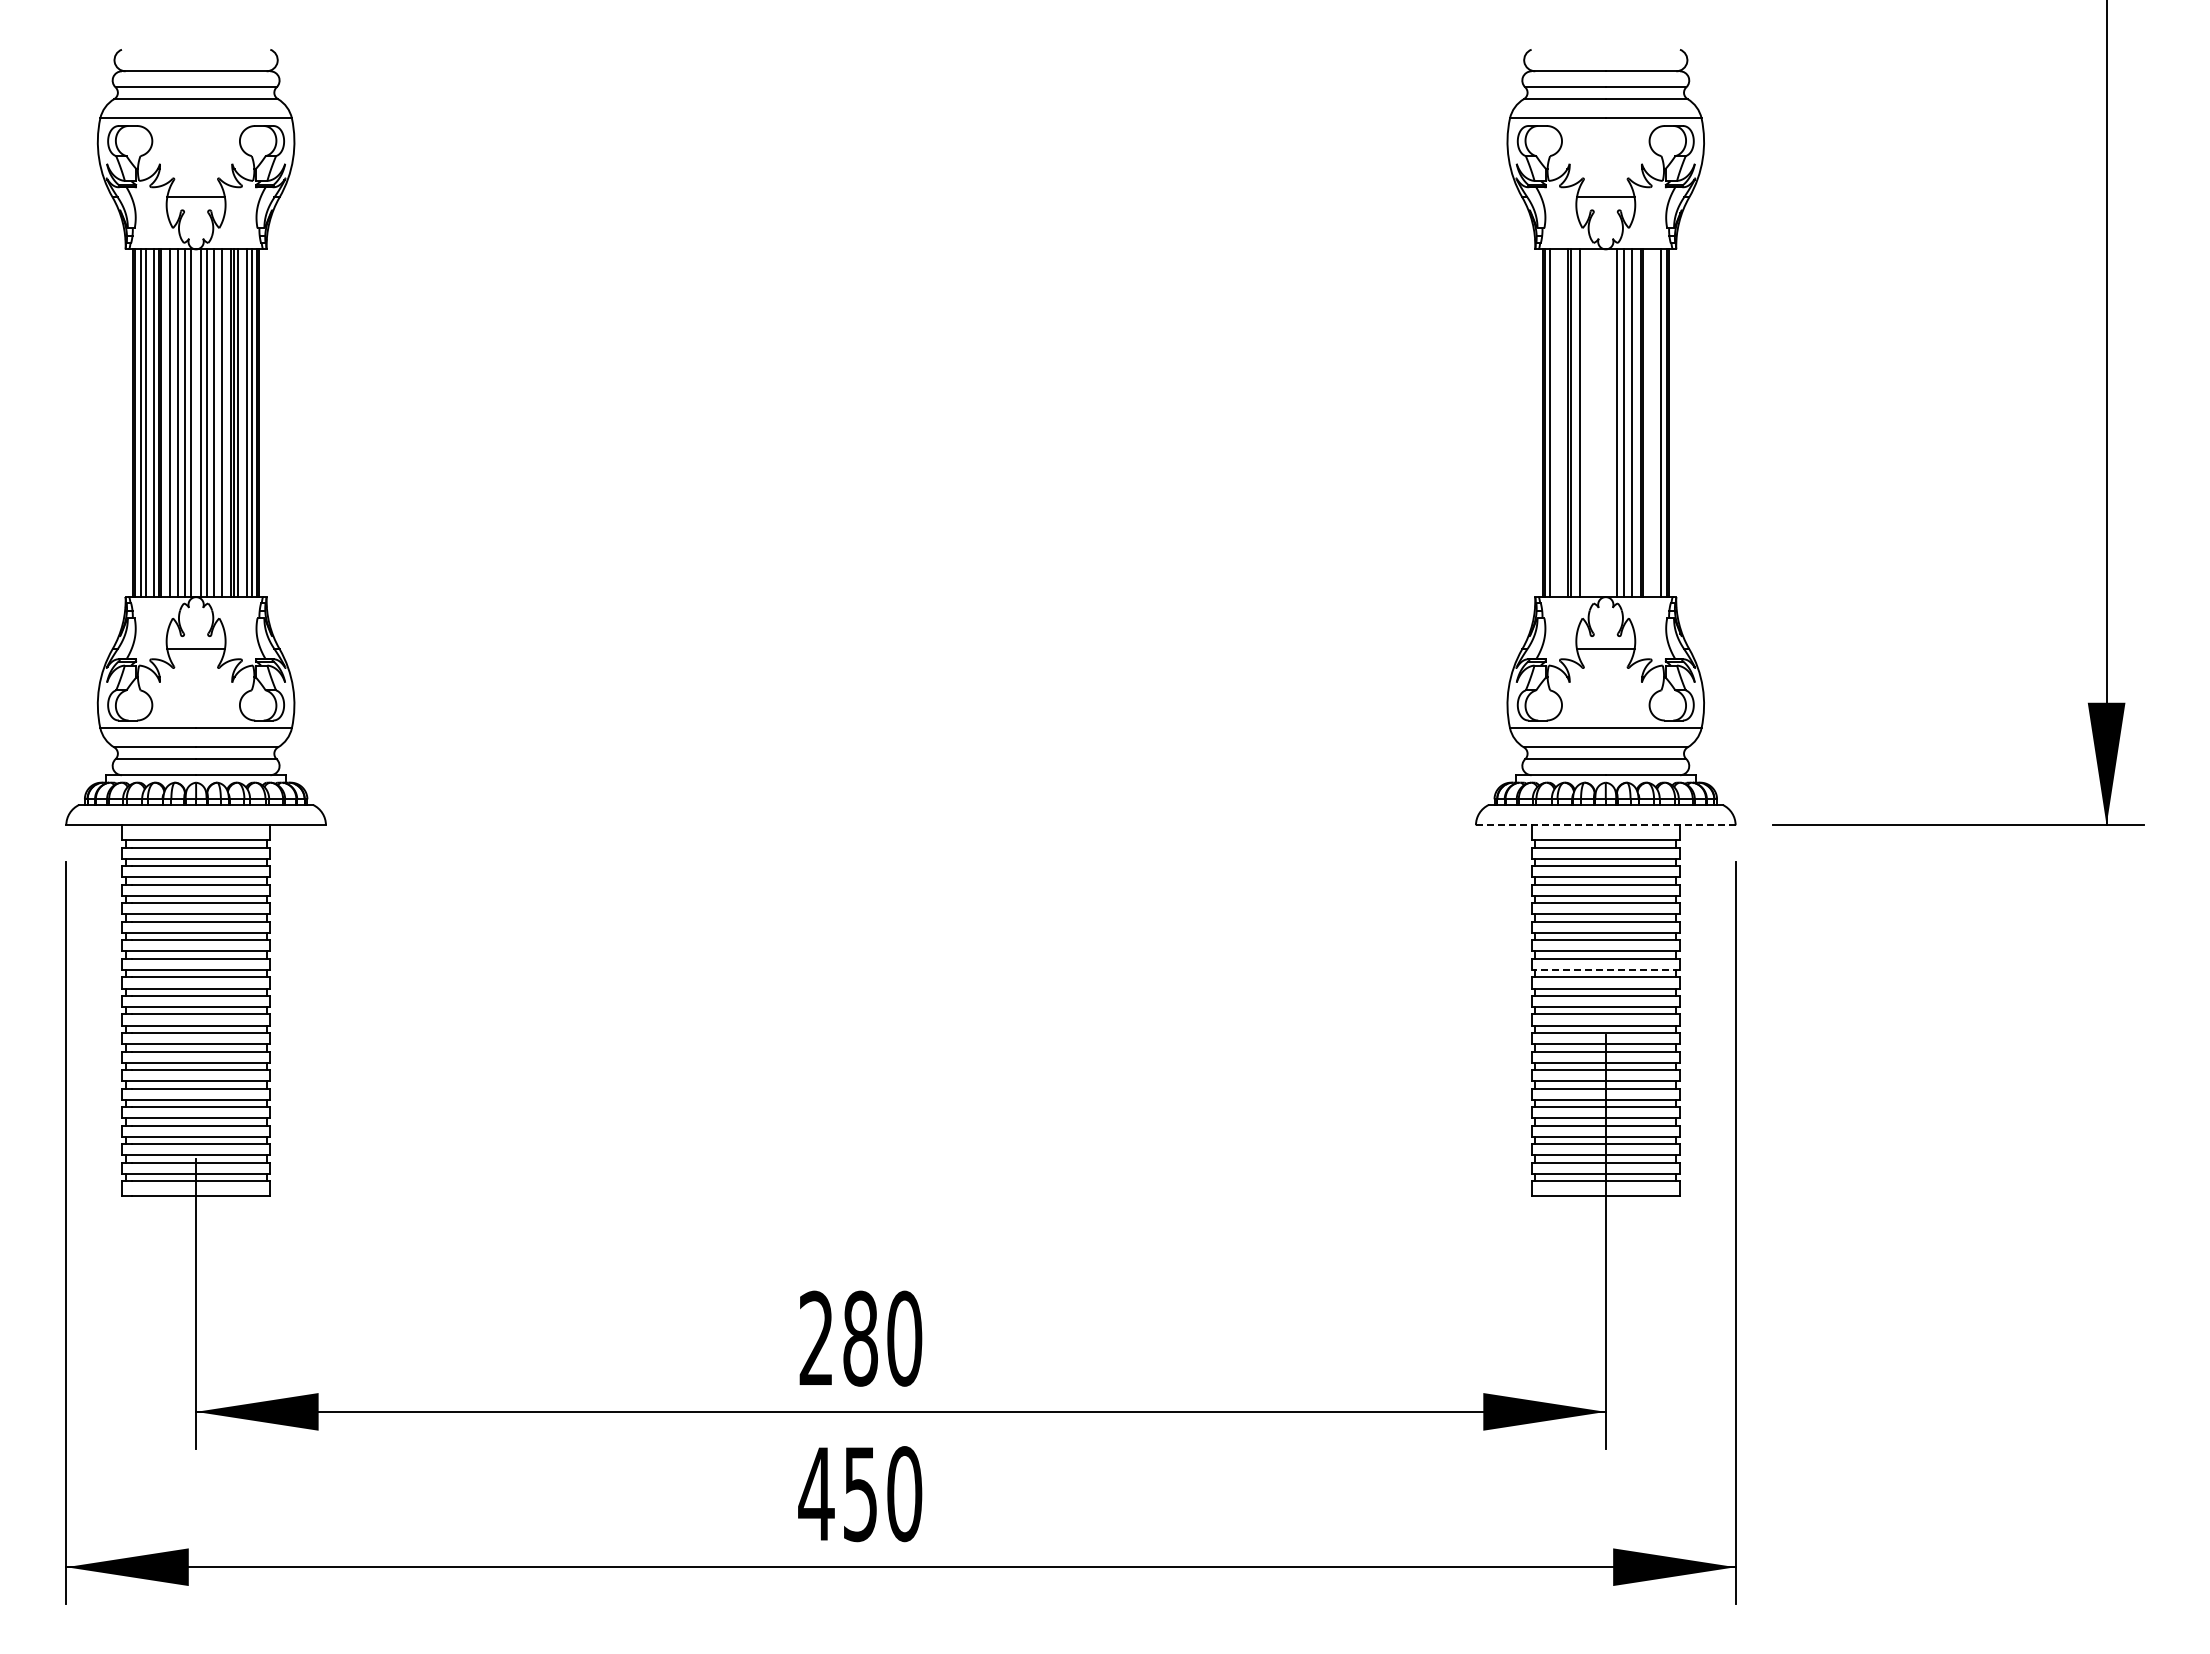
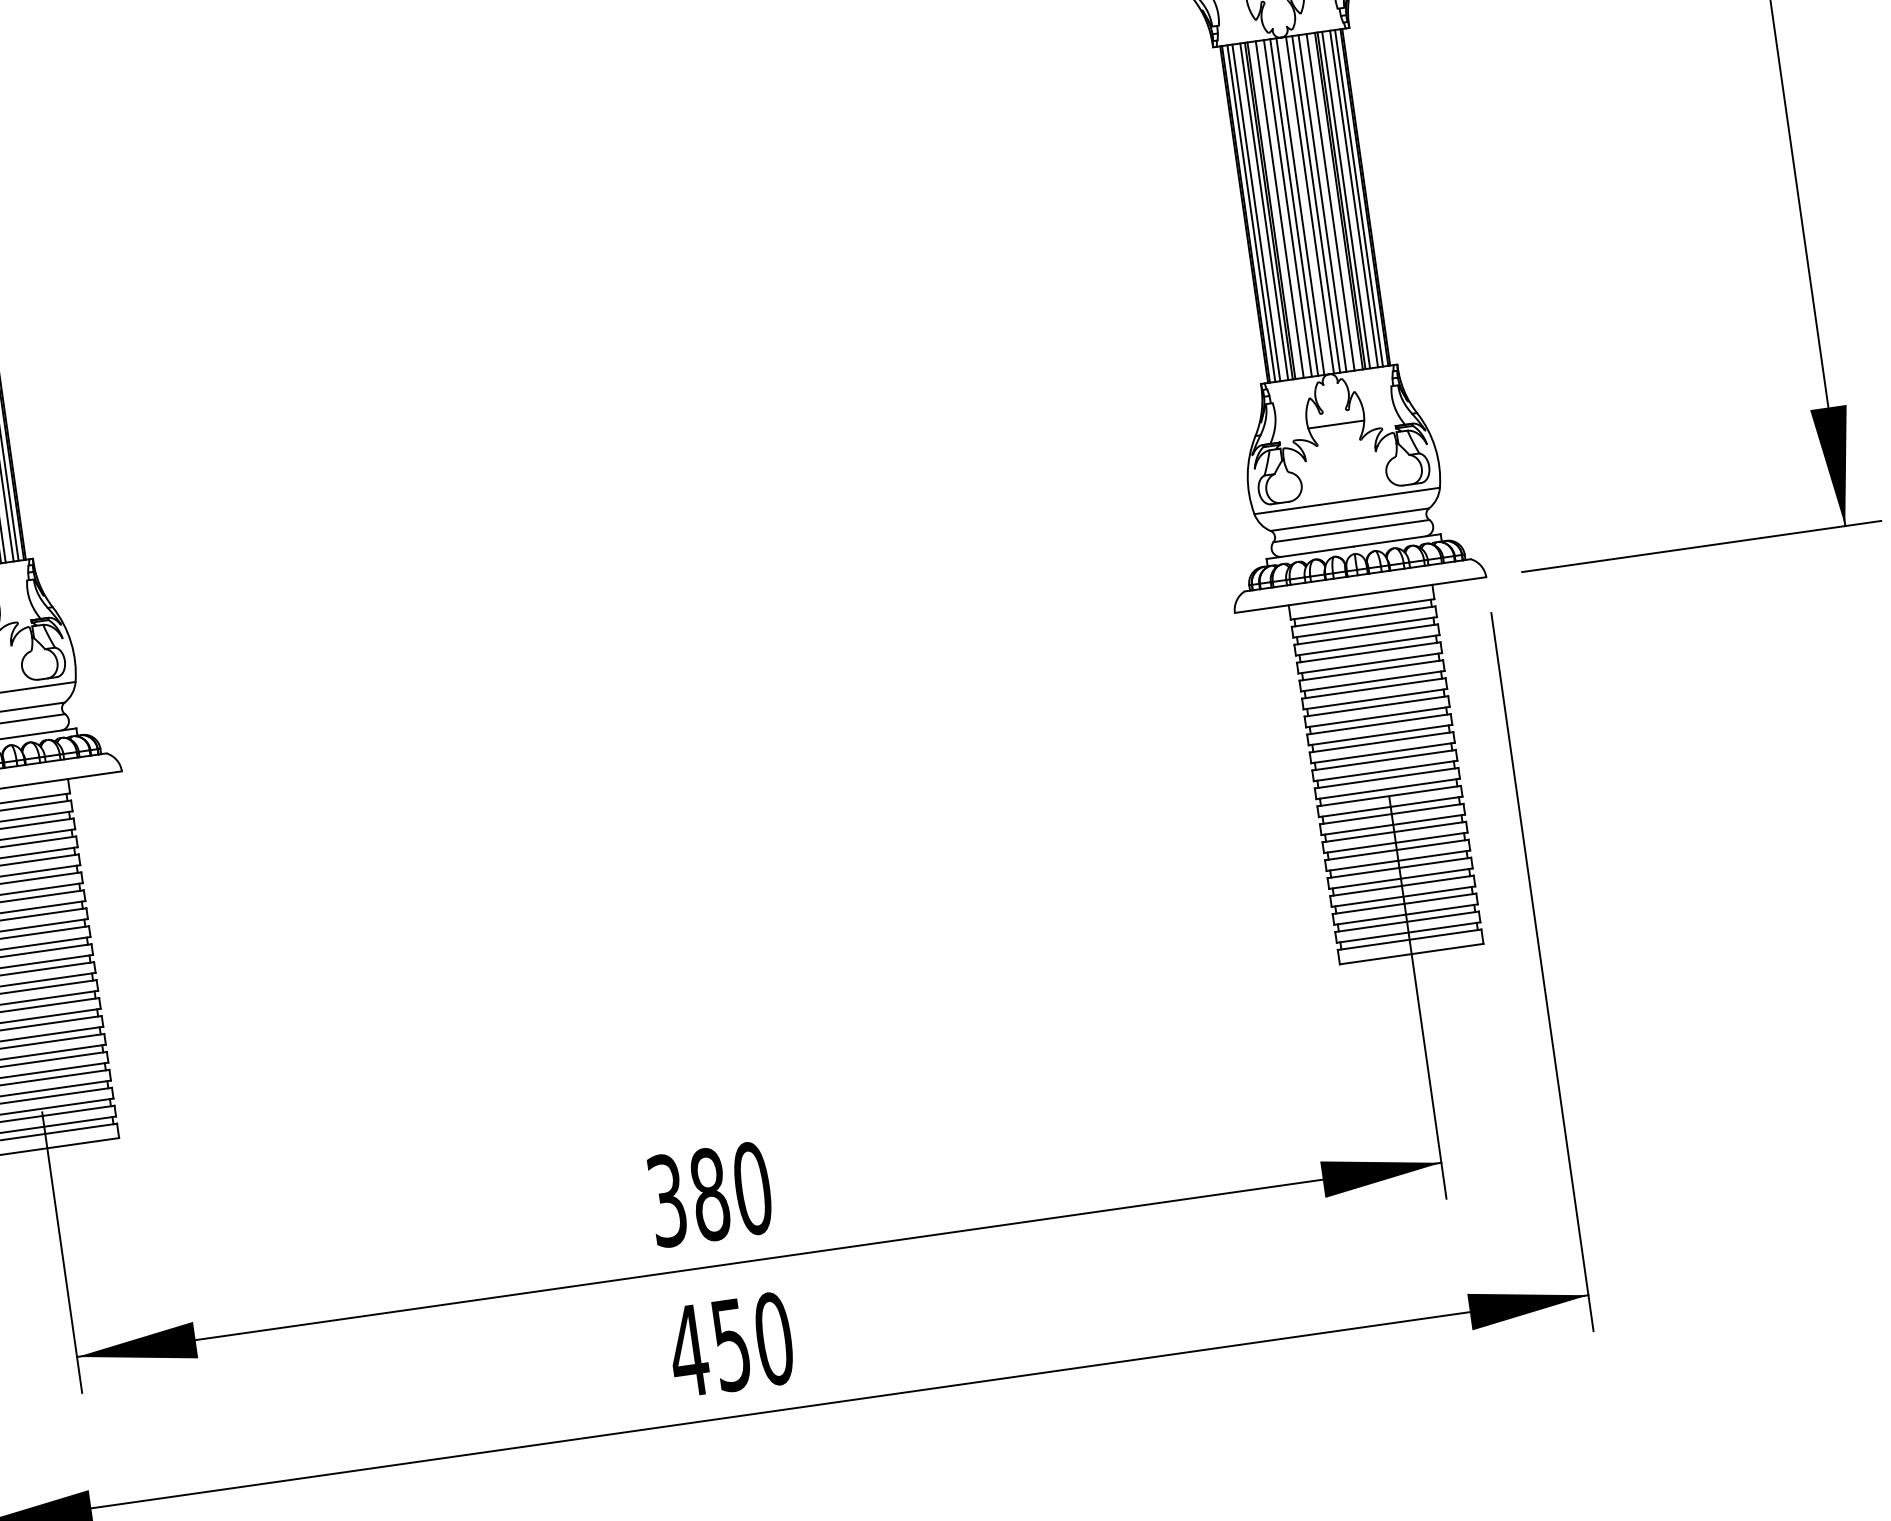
line: (1555, 423) -> (1256, 213), added
line: (1563, 423) -> (1264, 212), added
line: (1587, 423) -> (1287, 208), added
line: (1594, 423) -> (1294, 207), added
line: (1600, 423) -> (1300, 206), added
line: (1610, 423) -> (1309, 205), added
line: (1648, 423) -> (1346, 200), added
line: (1656, 423) -> (1354, 199), added
line: (1605, 825) -> (1360, 595), dashed -> solid
line: (1605, 969) -> (1380, 734), dashed -> solid
text: (816, 1338) -> (667, 1200), 280 -> 380

